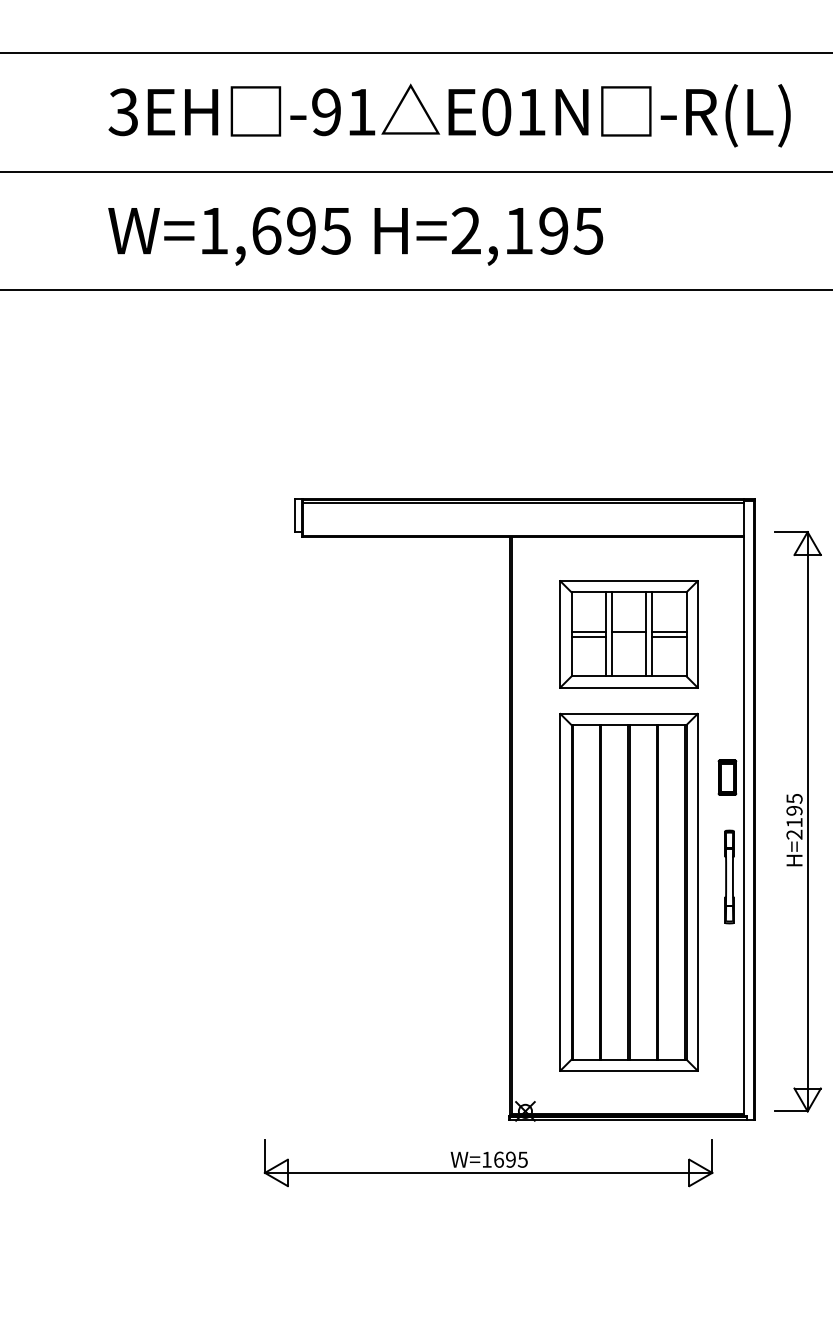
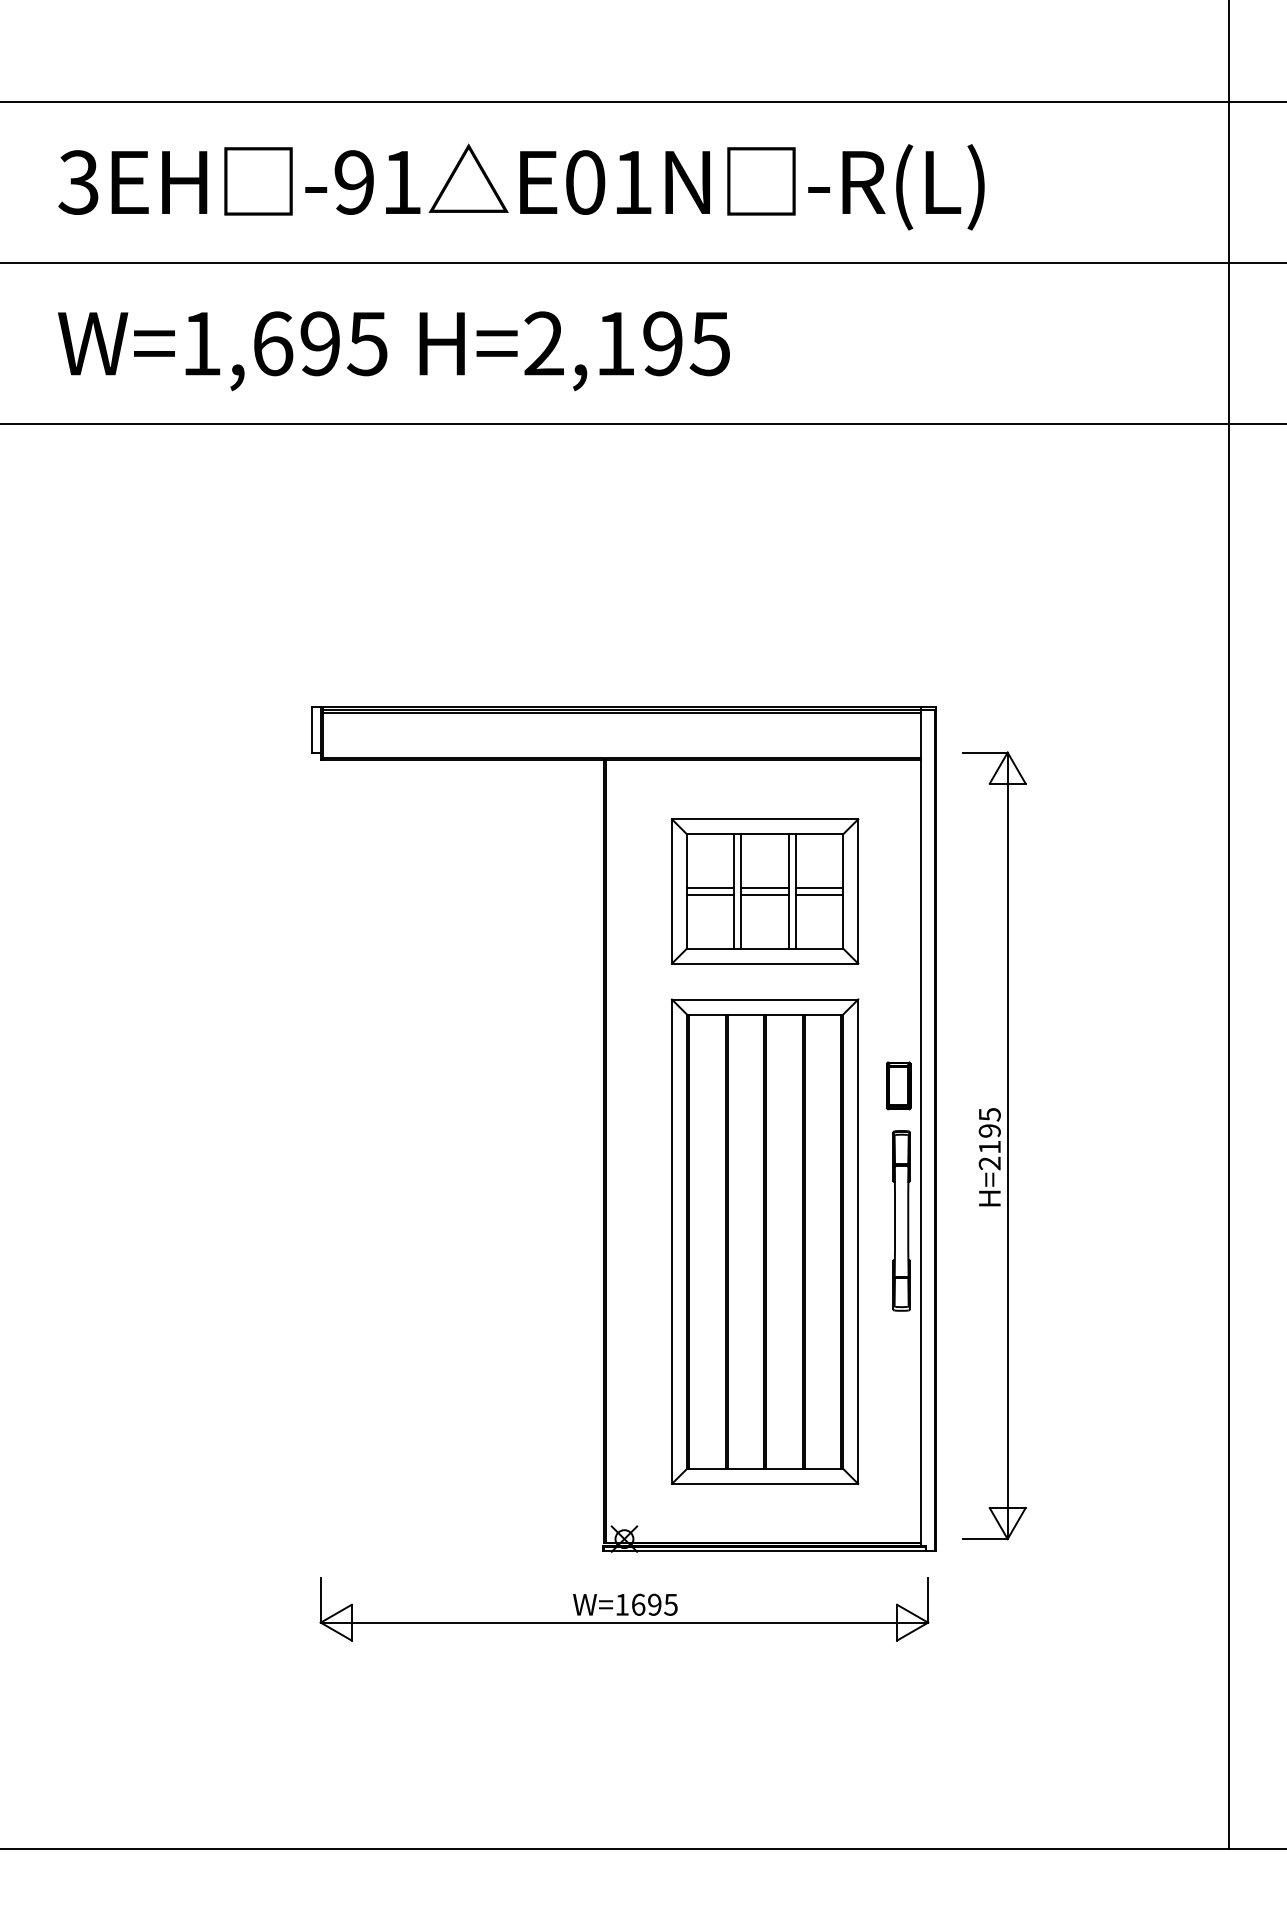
line: (628, 637) -> (764, 895), added
part: (729, 876) -> (901, 1220), size x1.43
part: (488, 1163) -> (624, 1609), moved

